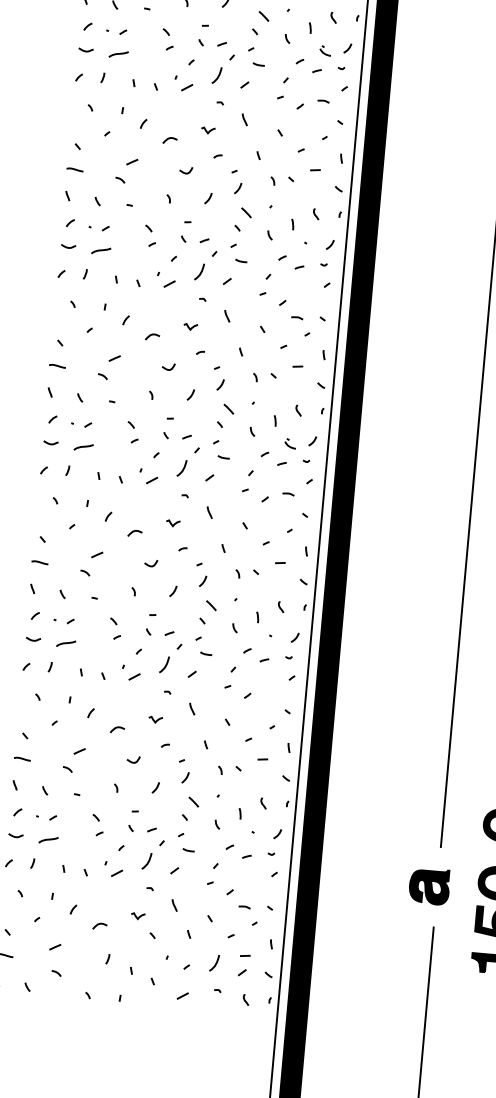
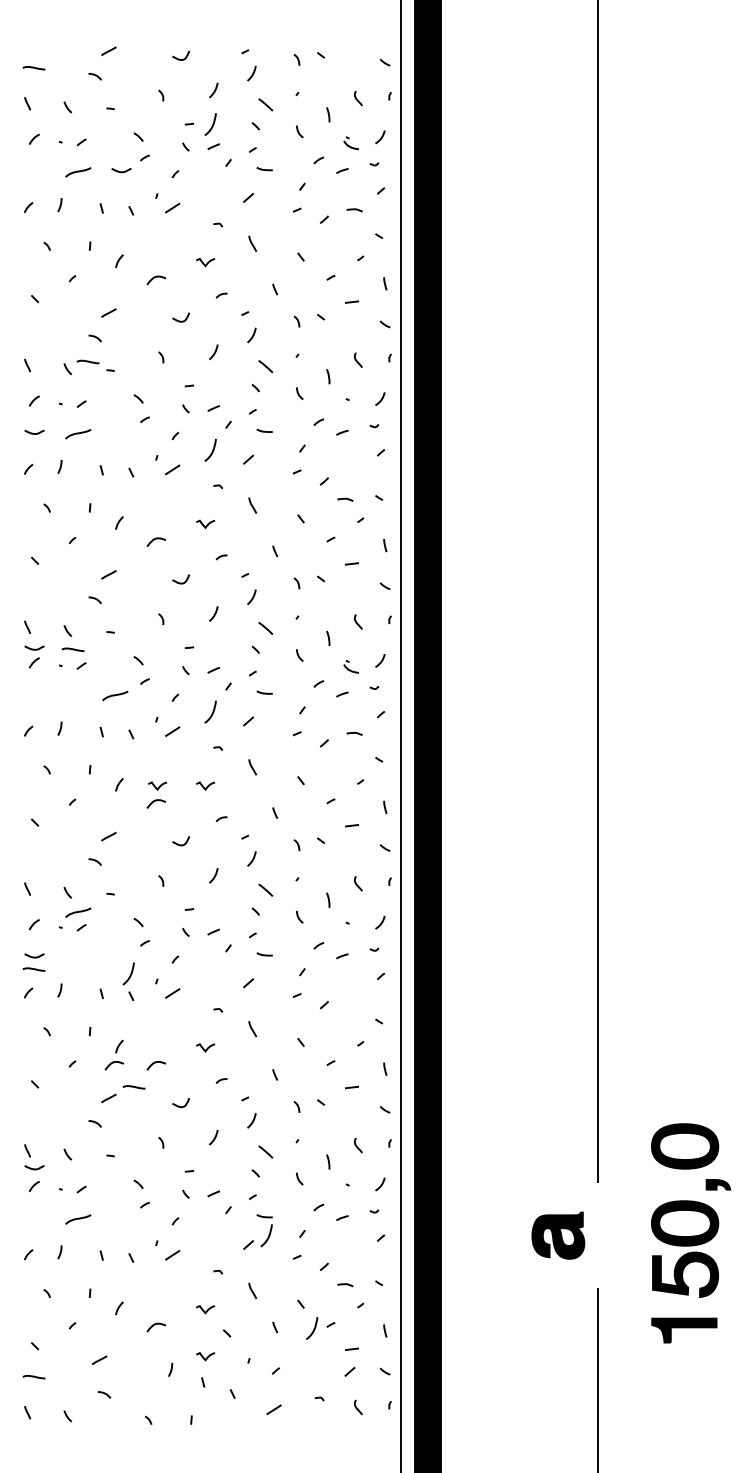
curve: (85, 50) -> (121, 171), moved
curve: (218, 75) -> (212, 124), moved
curve: (74, 169) -> (87, 361), moved
curve: (57, 366) -> (72, 649), moved
curve: (50, 443) -> (34, 648), moved
curve: (83, 447) -> (115, 695), moved
curve: (137, 520) -> (158, 786), added
line: (39, 562) -> (33, 969), moved
curve: (66, 643) -> (78, 912), moved
curve: (165, 664) -> (130, 973), moved
curve: (85, 725) -> (113, 1063), added
line: (21, 759) -> (133, 1087), moved
curve: (15, 836) -> (34, 1168), moved
curve: (148, 861) -> (268, 1235), moved
part: (429, 886) -> (558, 1235), moved
curve: (134, 952) -> (204, 1357), added
curve: (215, 963) -> (313, 1328), moved

